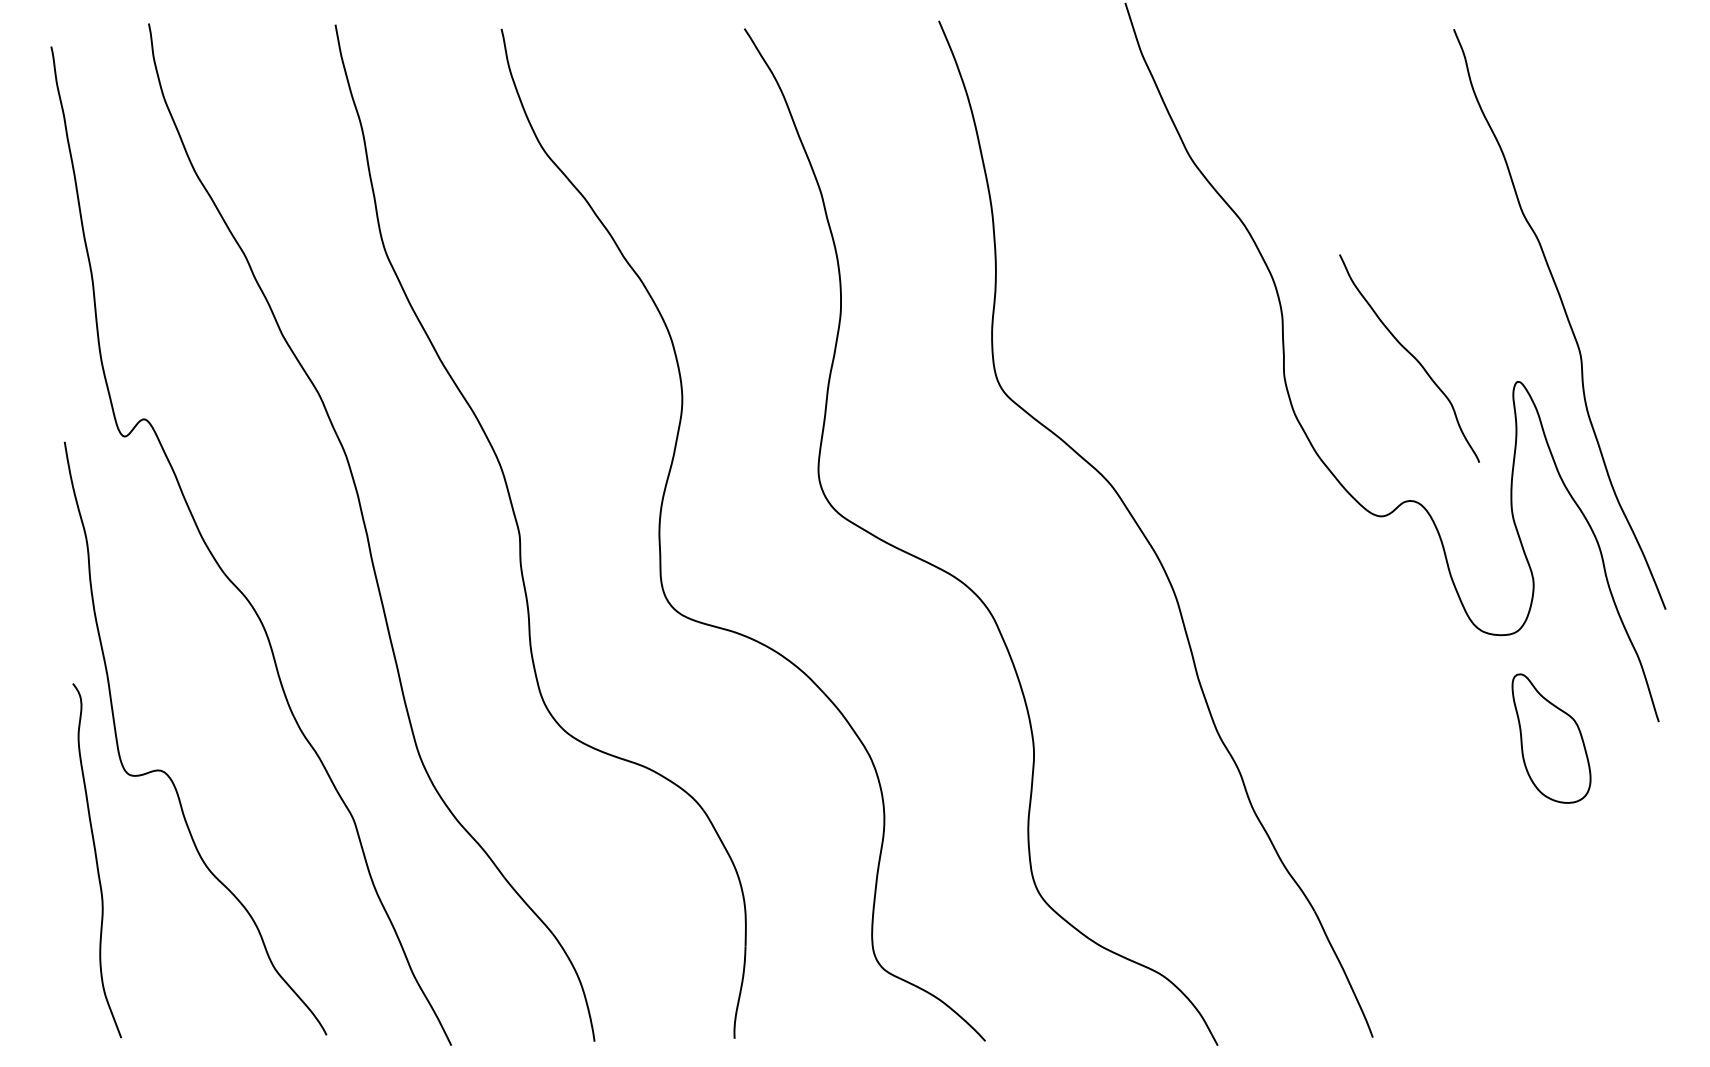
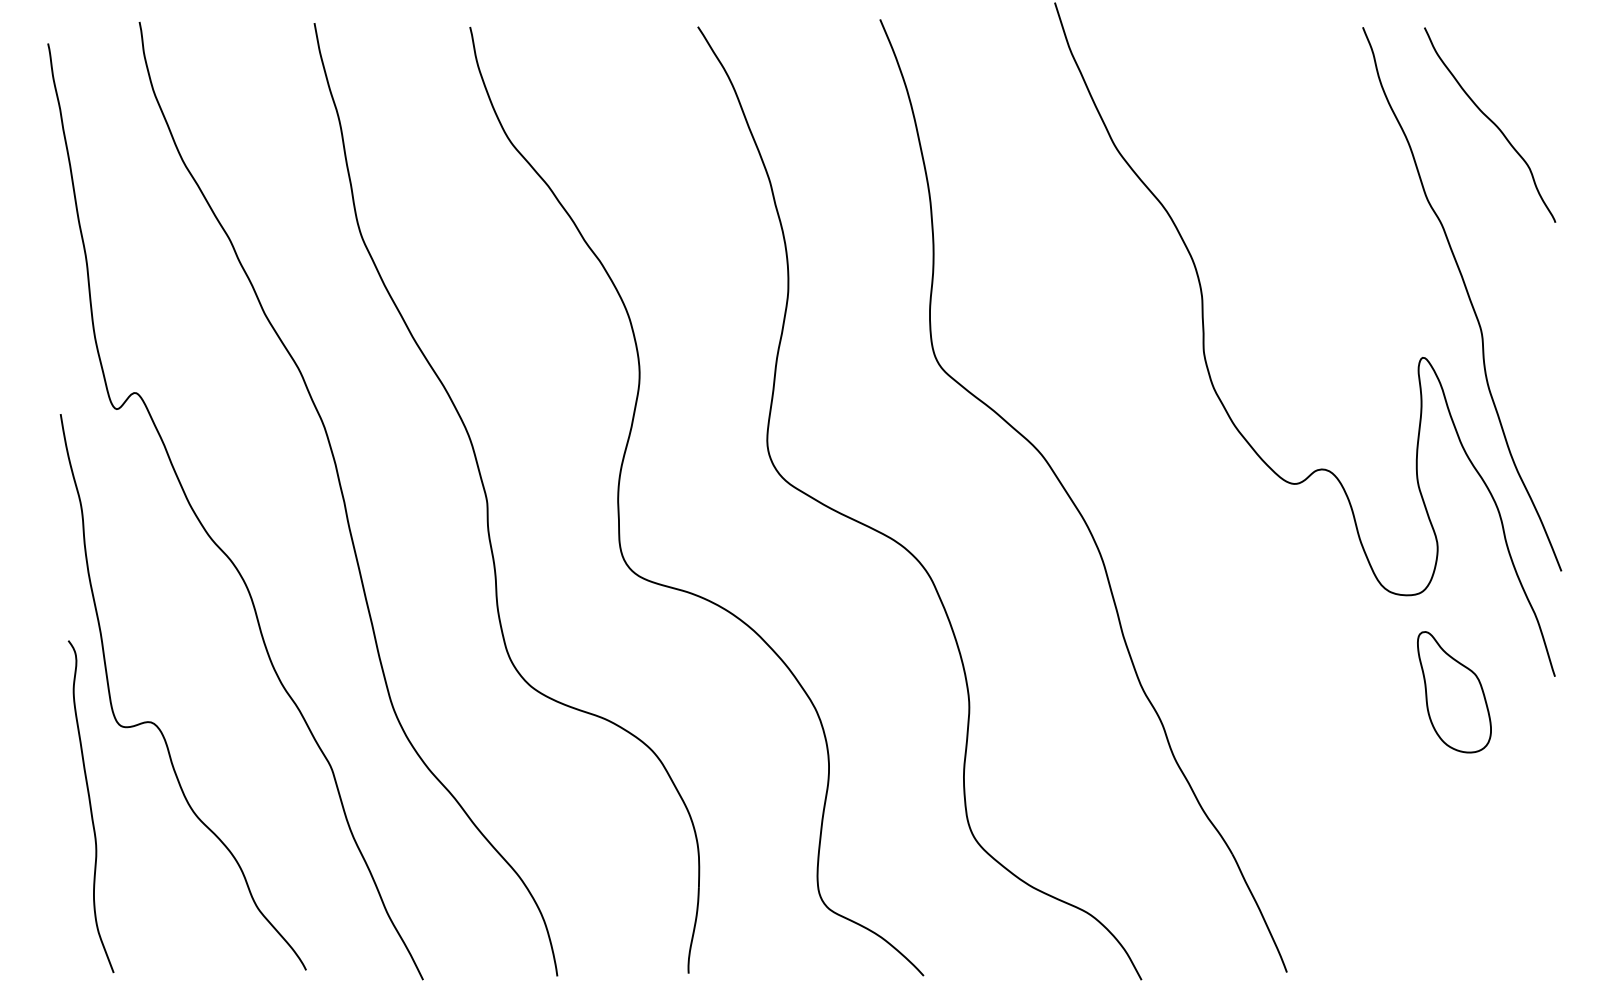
curve: (1410, 355) -> (1490, 122), moved

